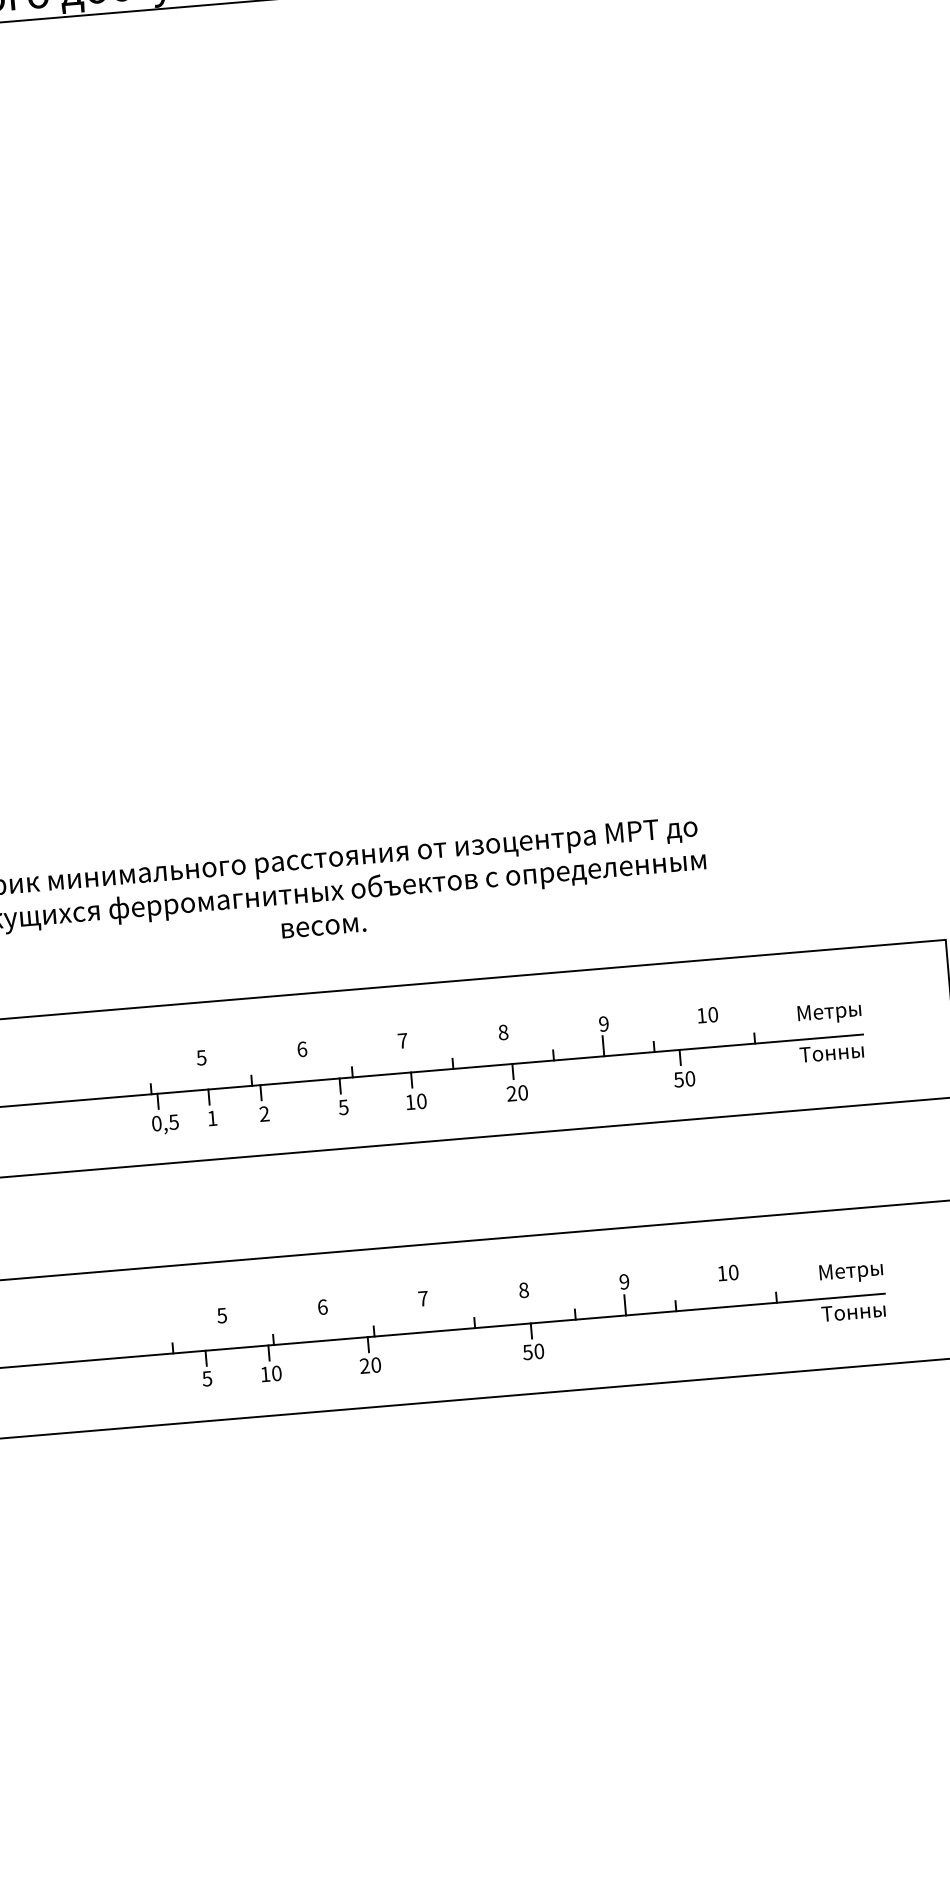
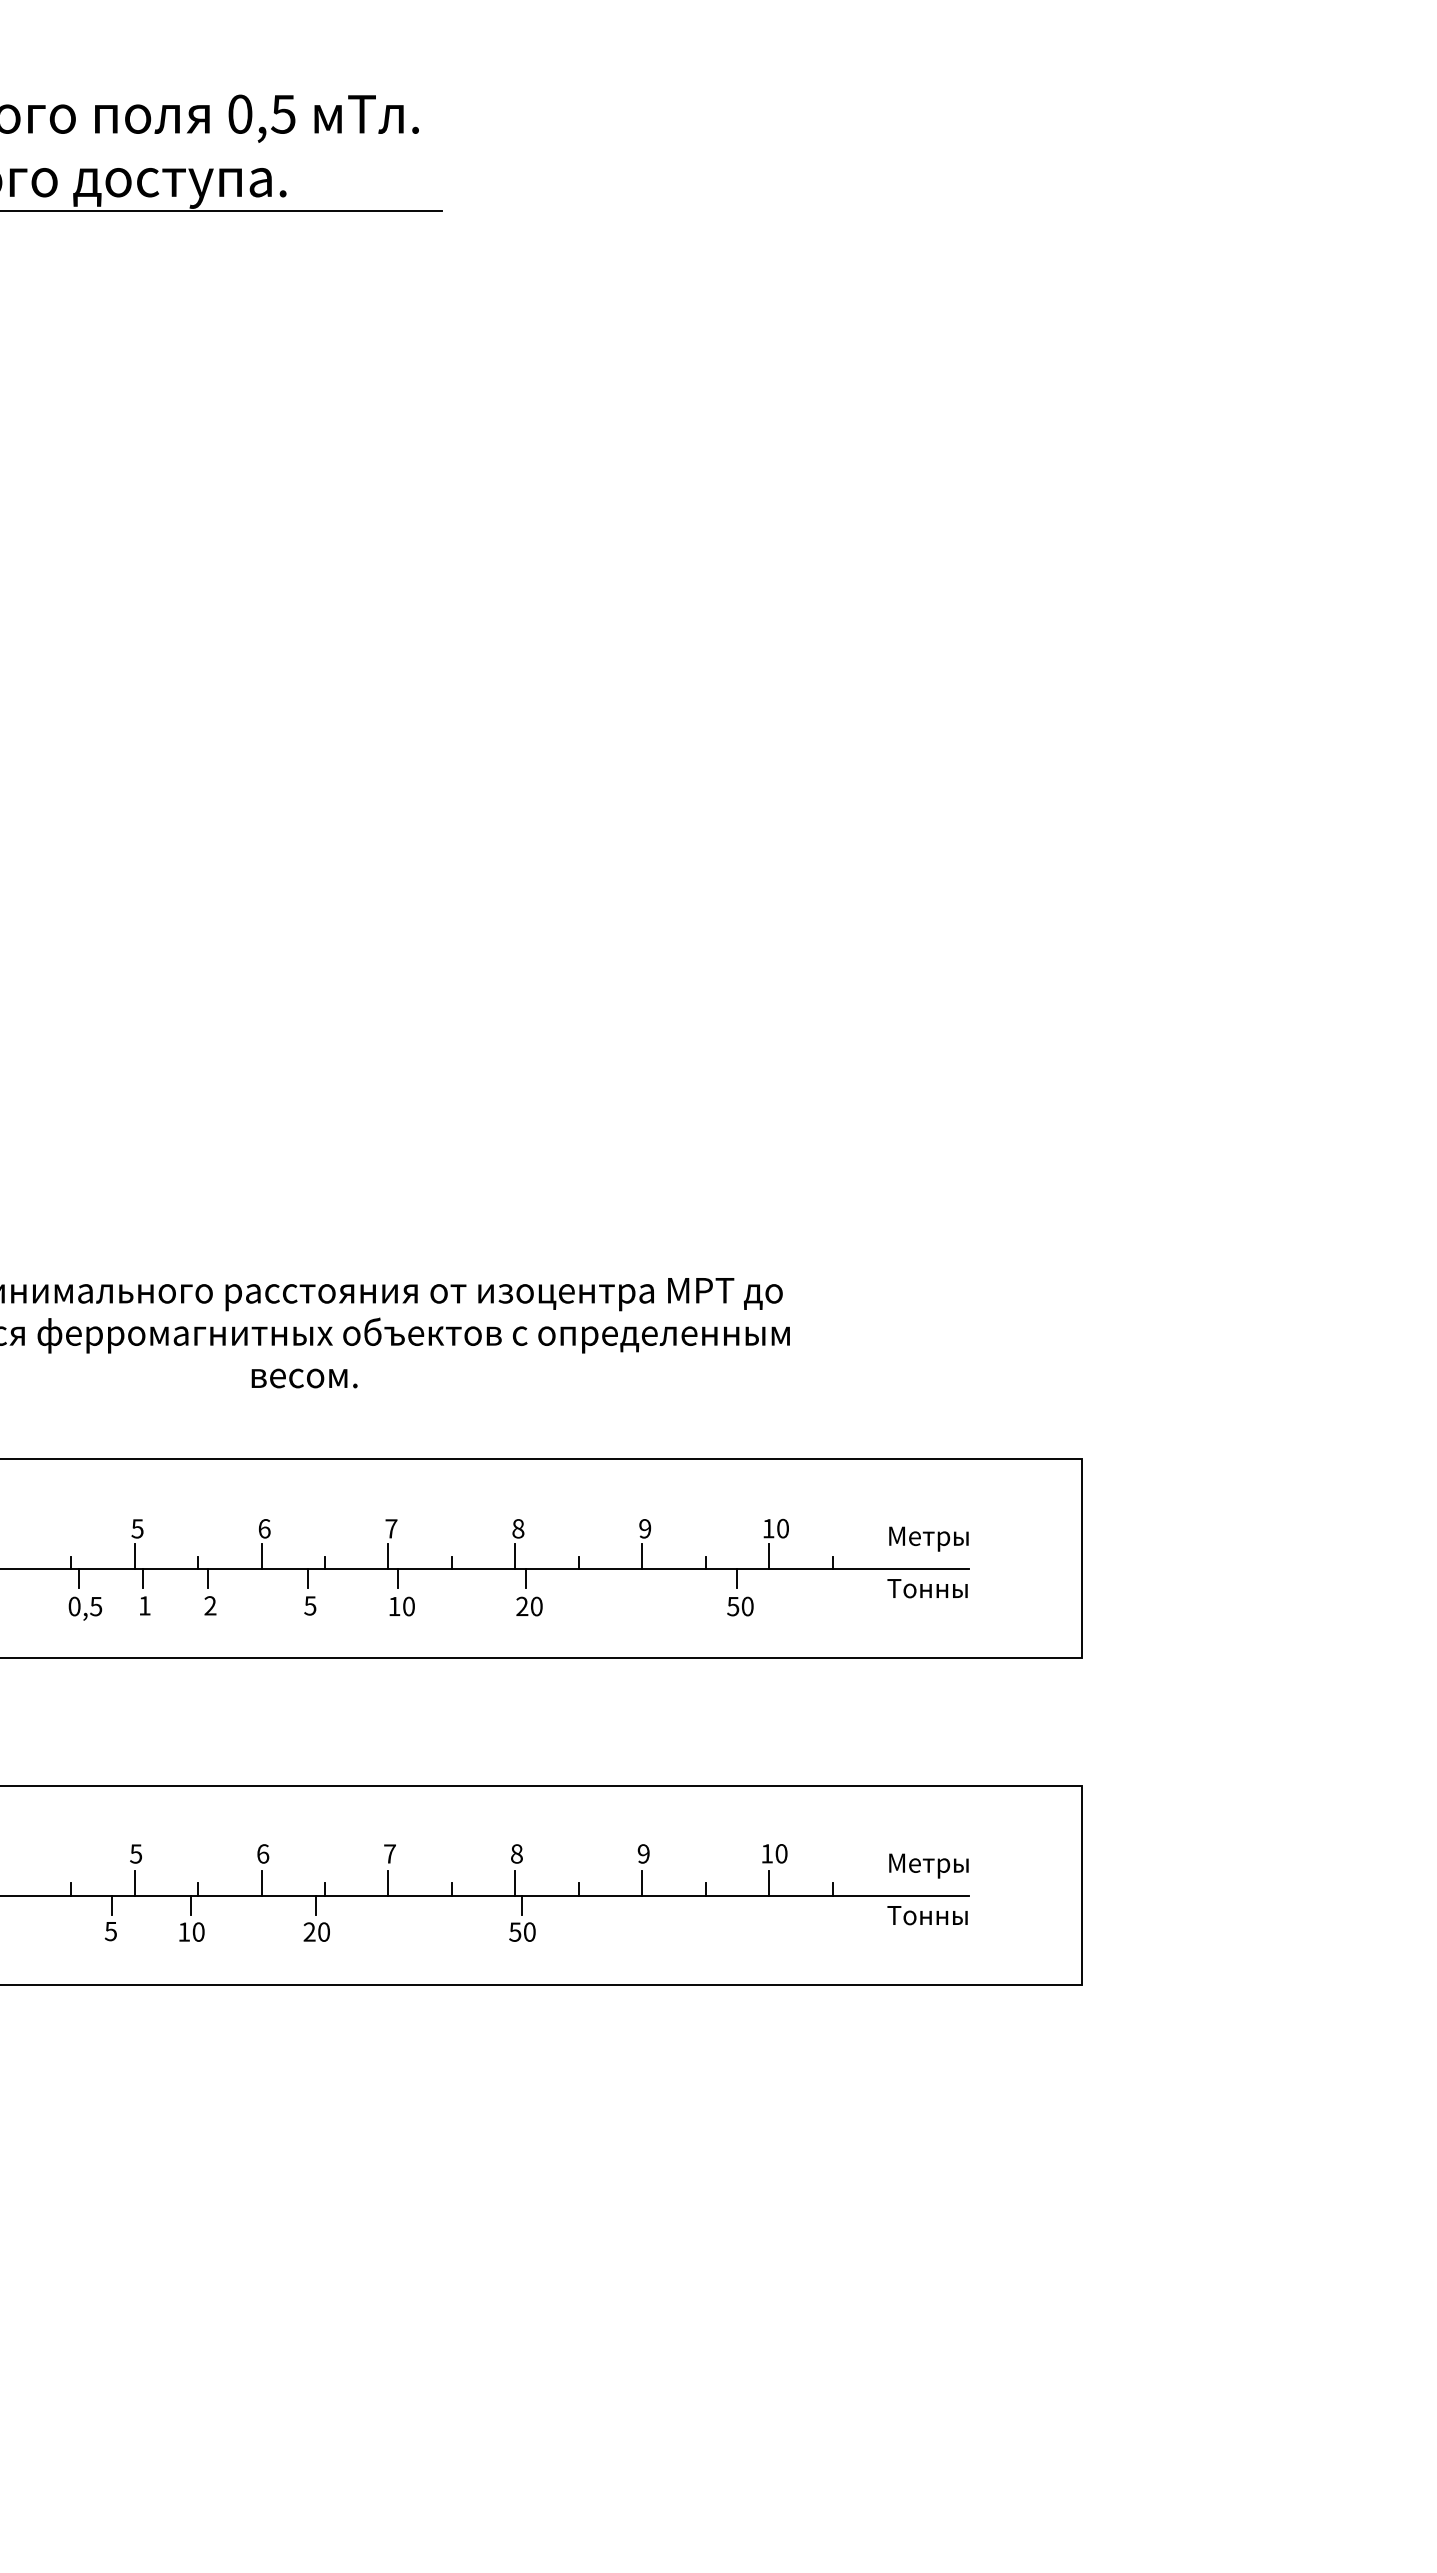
line: (704, 1037) -> (769, 1556), added
line: (502, 1054) -> (515, 1556), added
line: (402, 1063) -> (388, 1556), added
line: (301, 1071) -> (261, 1556), added
line: (200, 1079) -> (134, 1556), added
line: (726, 1296) -> (769, 1883), added
line: (524, 1313) -> (515, 1883), added
line: (424, 1322) -> (388, 1883), added
line: (323, 1330) -> (261, 1883), added
line: (222, 1339) -> (134, 1883), added

